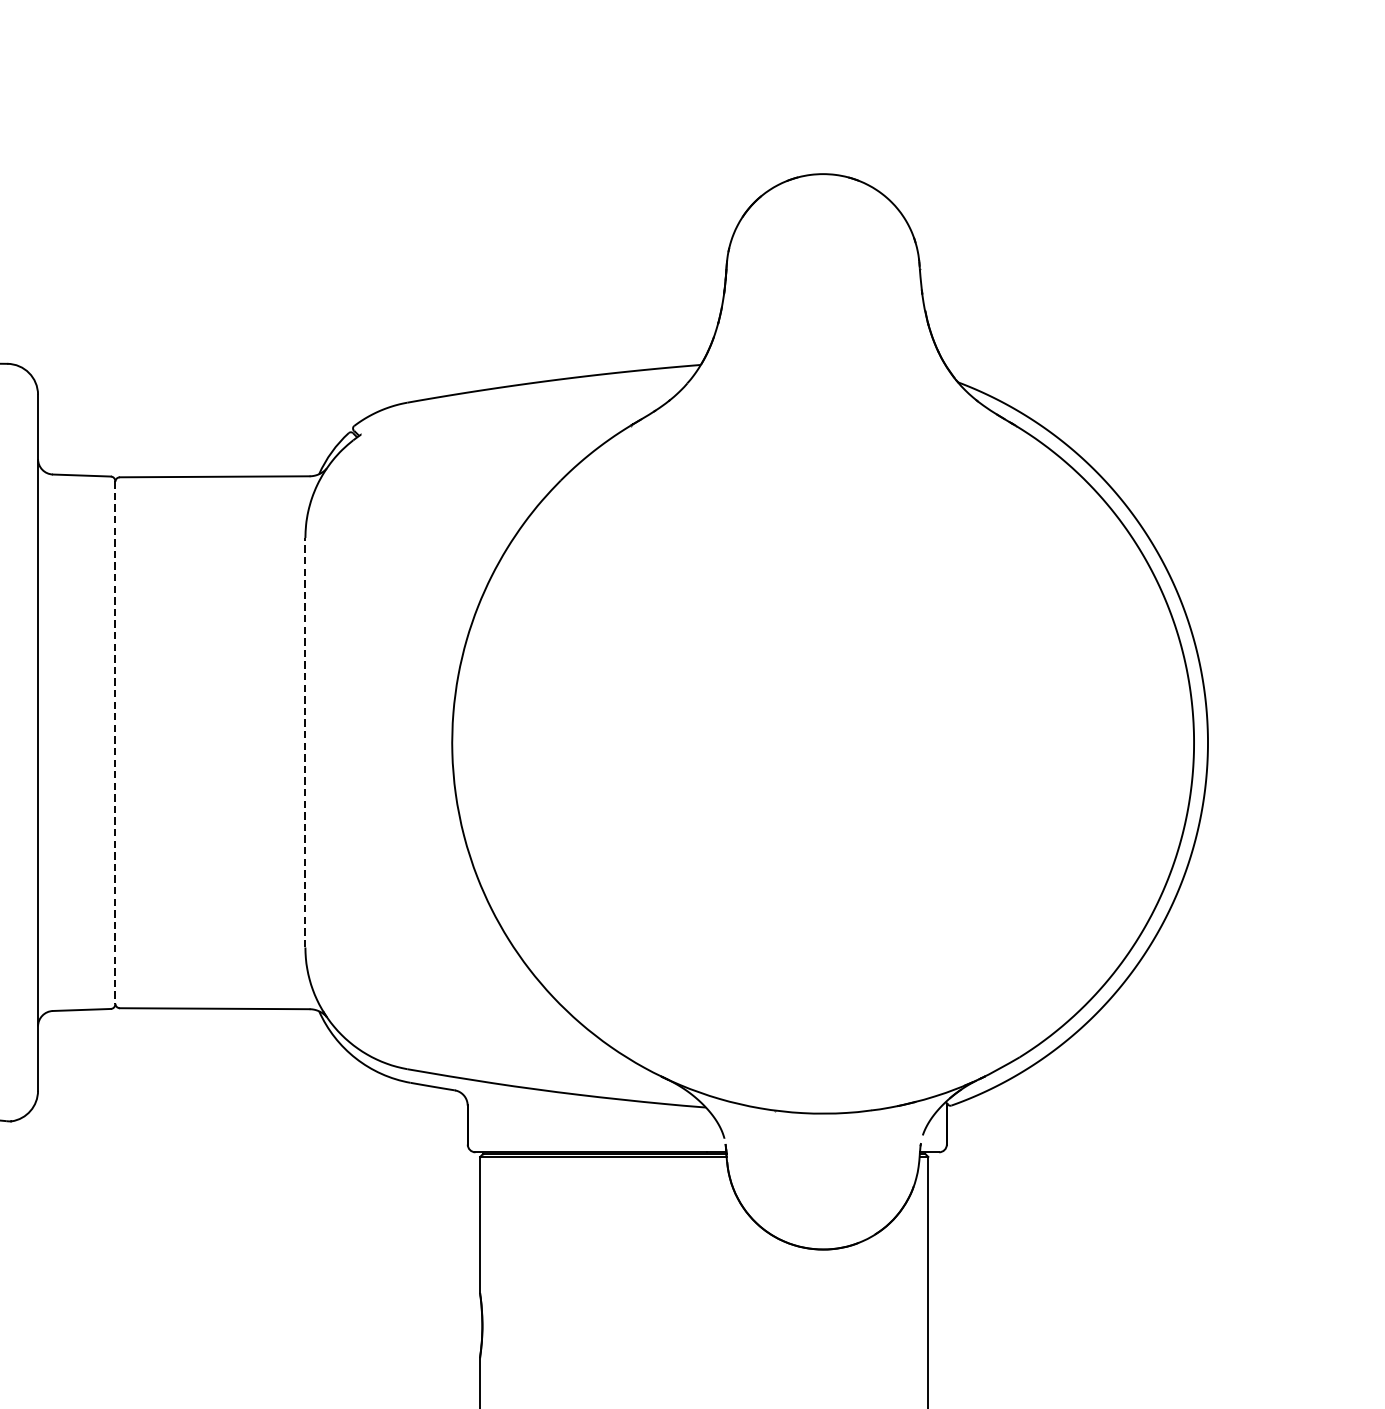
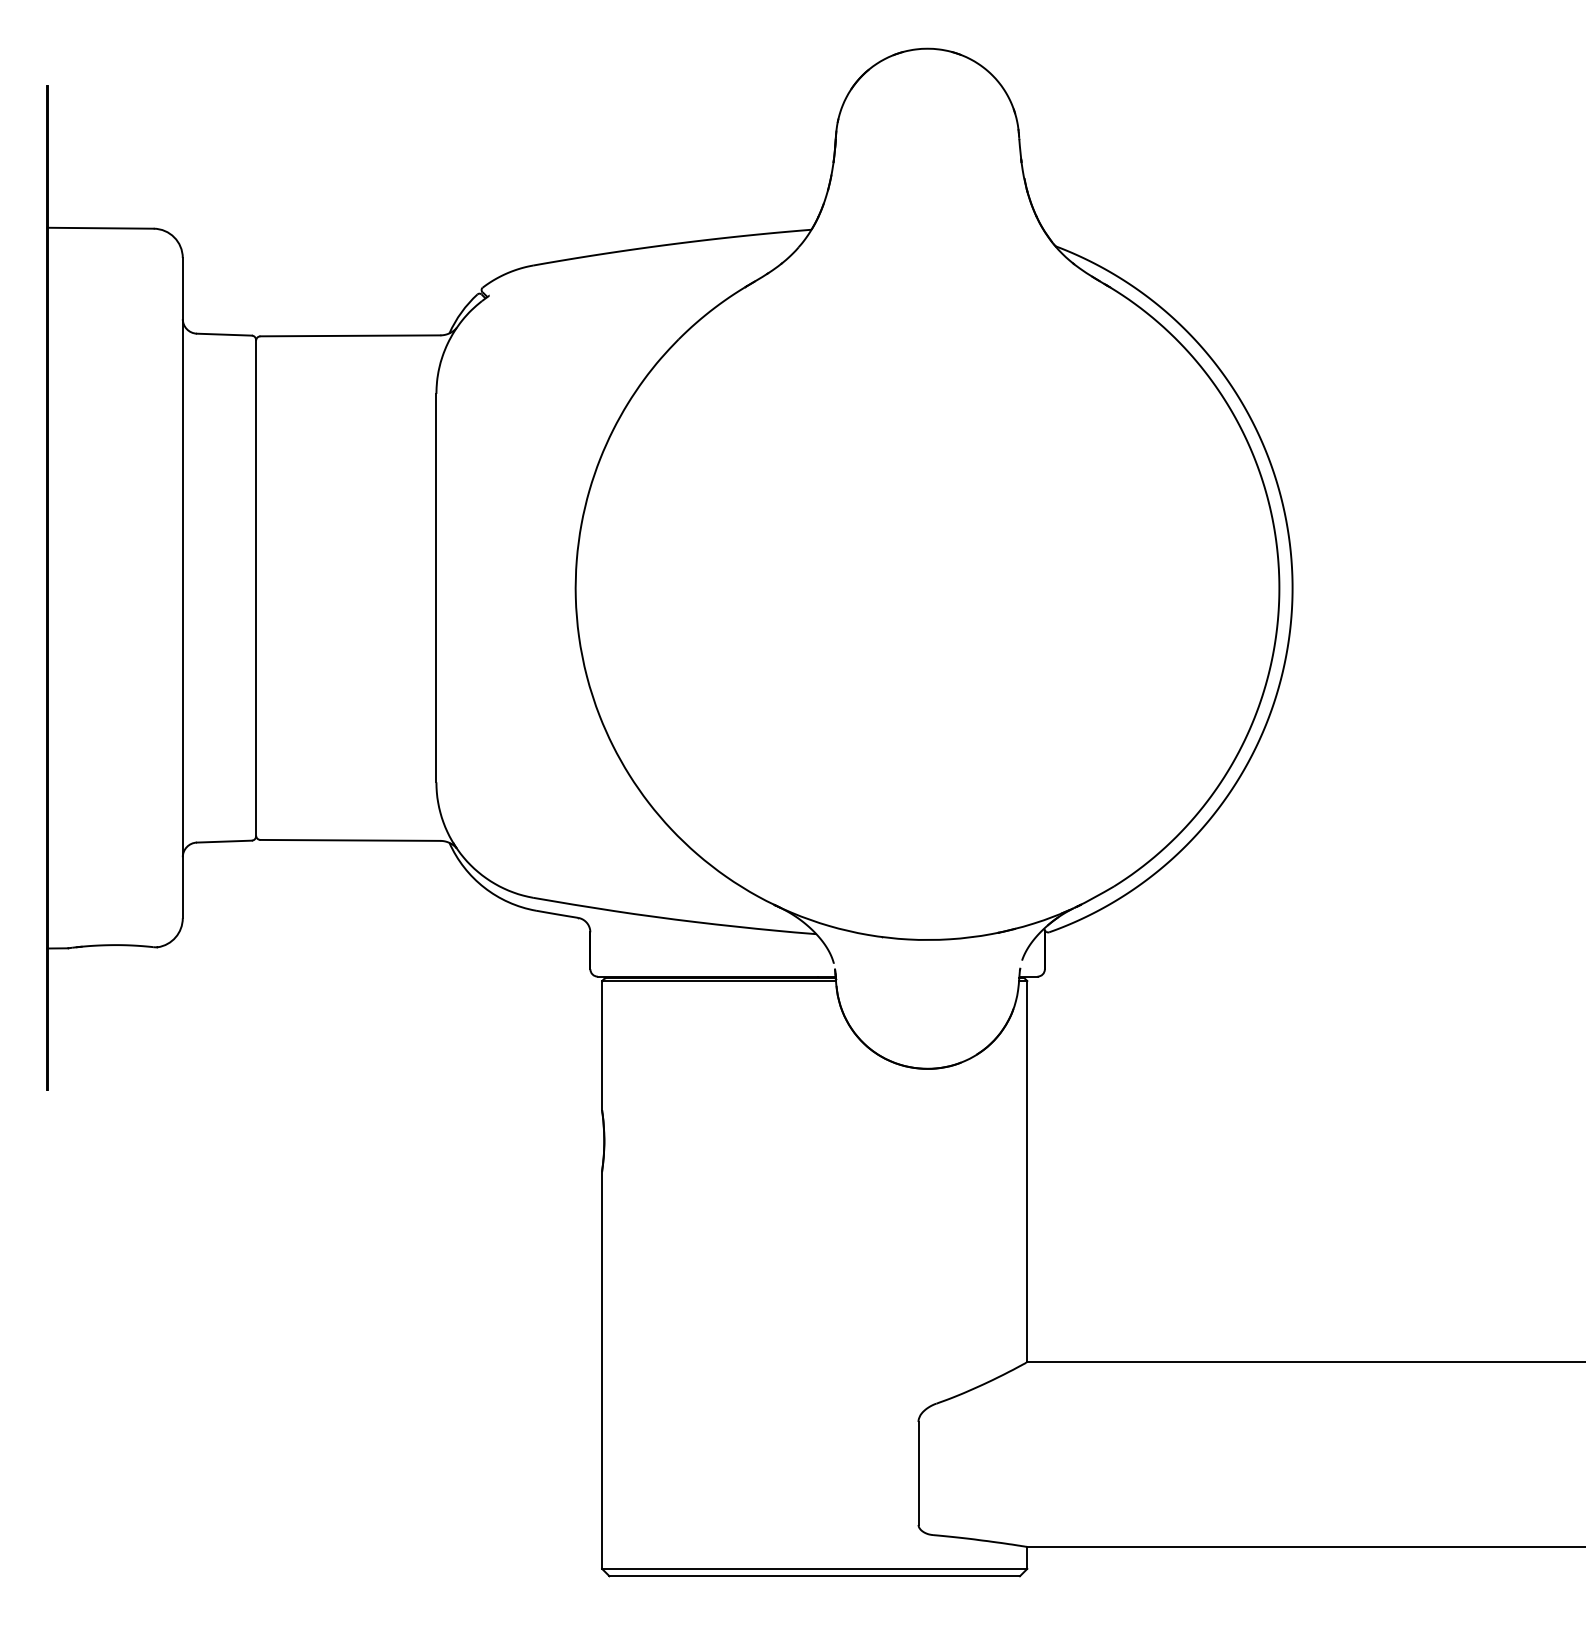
line: (115, 743) -> (256, 588), dashed -> solid
line: (305, 743) -> (436, 588), dashed -> solid

